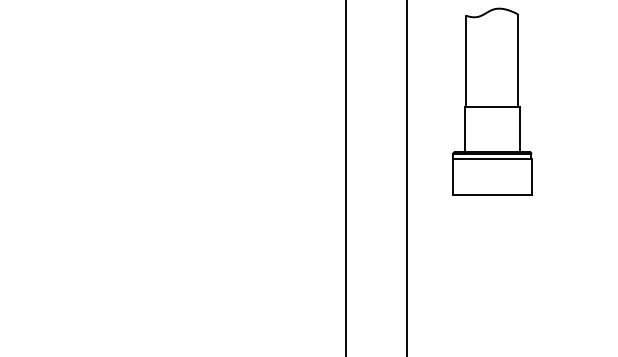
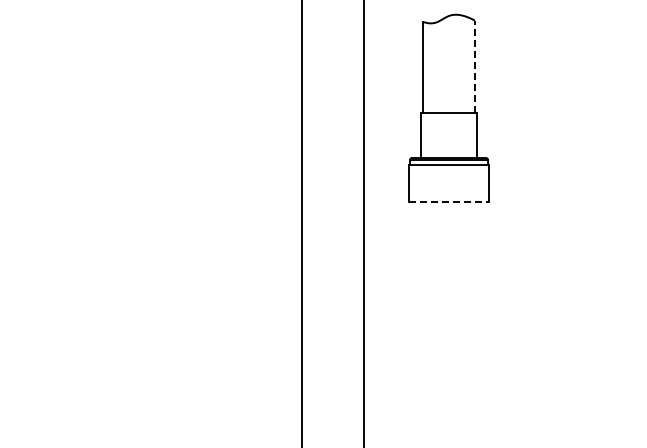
line: (517, 60) -> (474, 66), solid -> dashed
line: (491, 195) -> (448, 201), solid -> dashed

